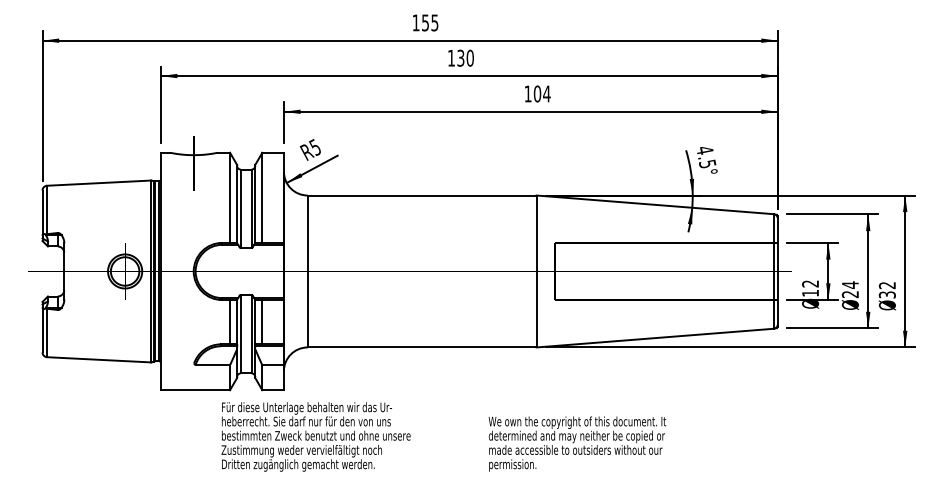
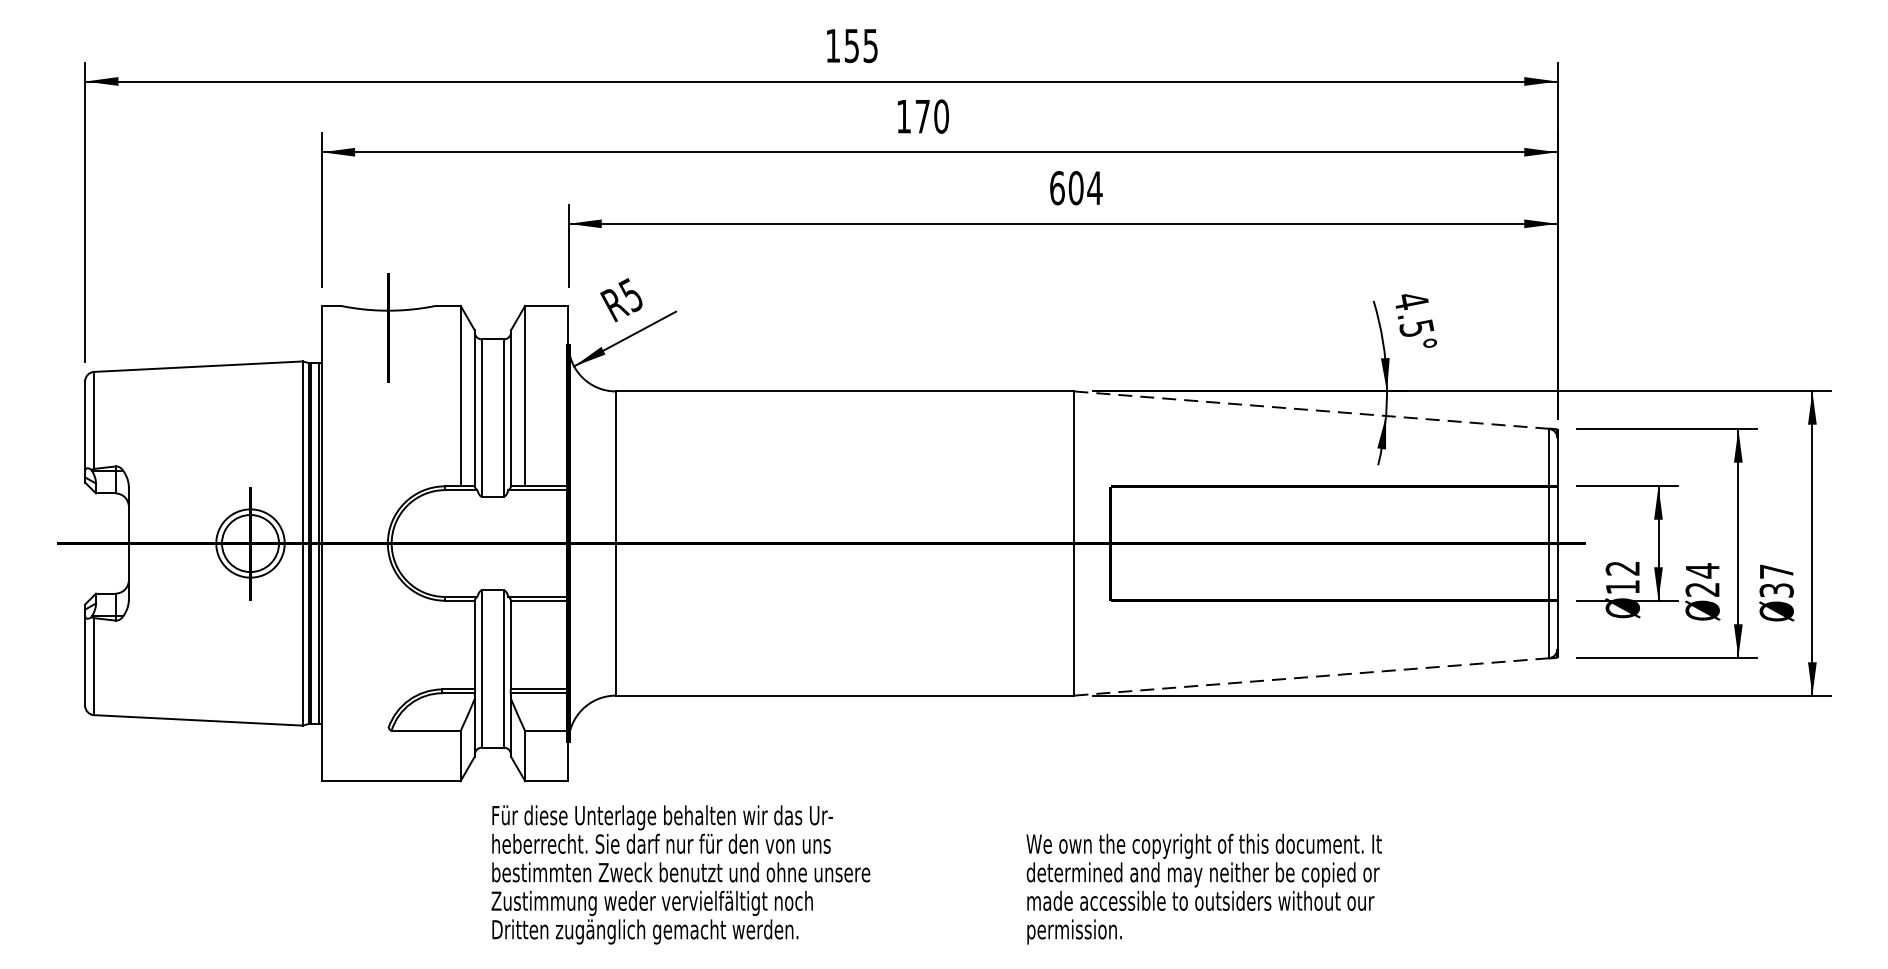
text: (460, 57) -> (921, 115), 130 -> 170
text: (527, 93) -> (1056, 187), 104 -> 604
line: (655, 204) -> (1312, 409), solid -> dashed
text: (886, 285) -> (1774, 571), 32 -> 37
line: (230, 322) -> (461, 645), removed
line: (262, 322) -> (525, 645), removed
line: (655, 338) -> (1312, 677), solid -> dashed
text: (443, 436) -> (935, 873), moved

